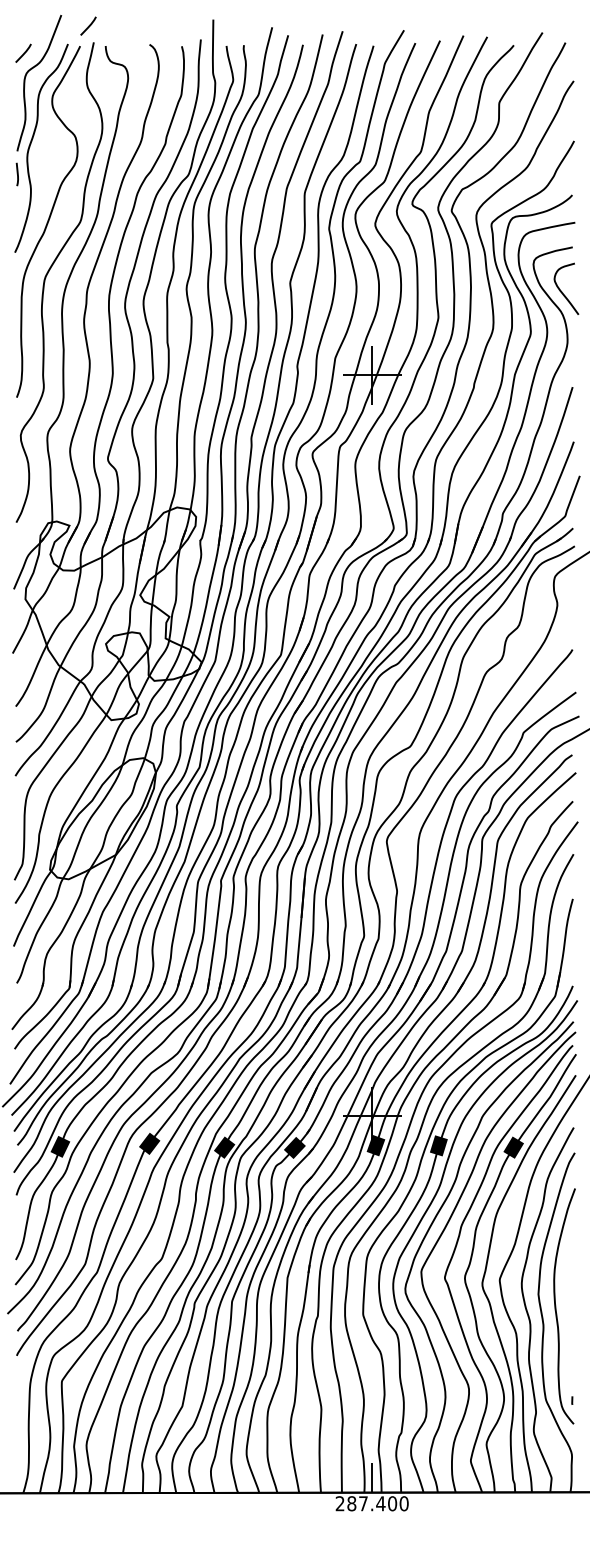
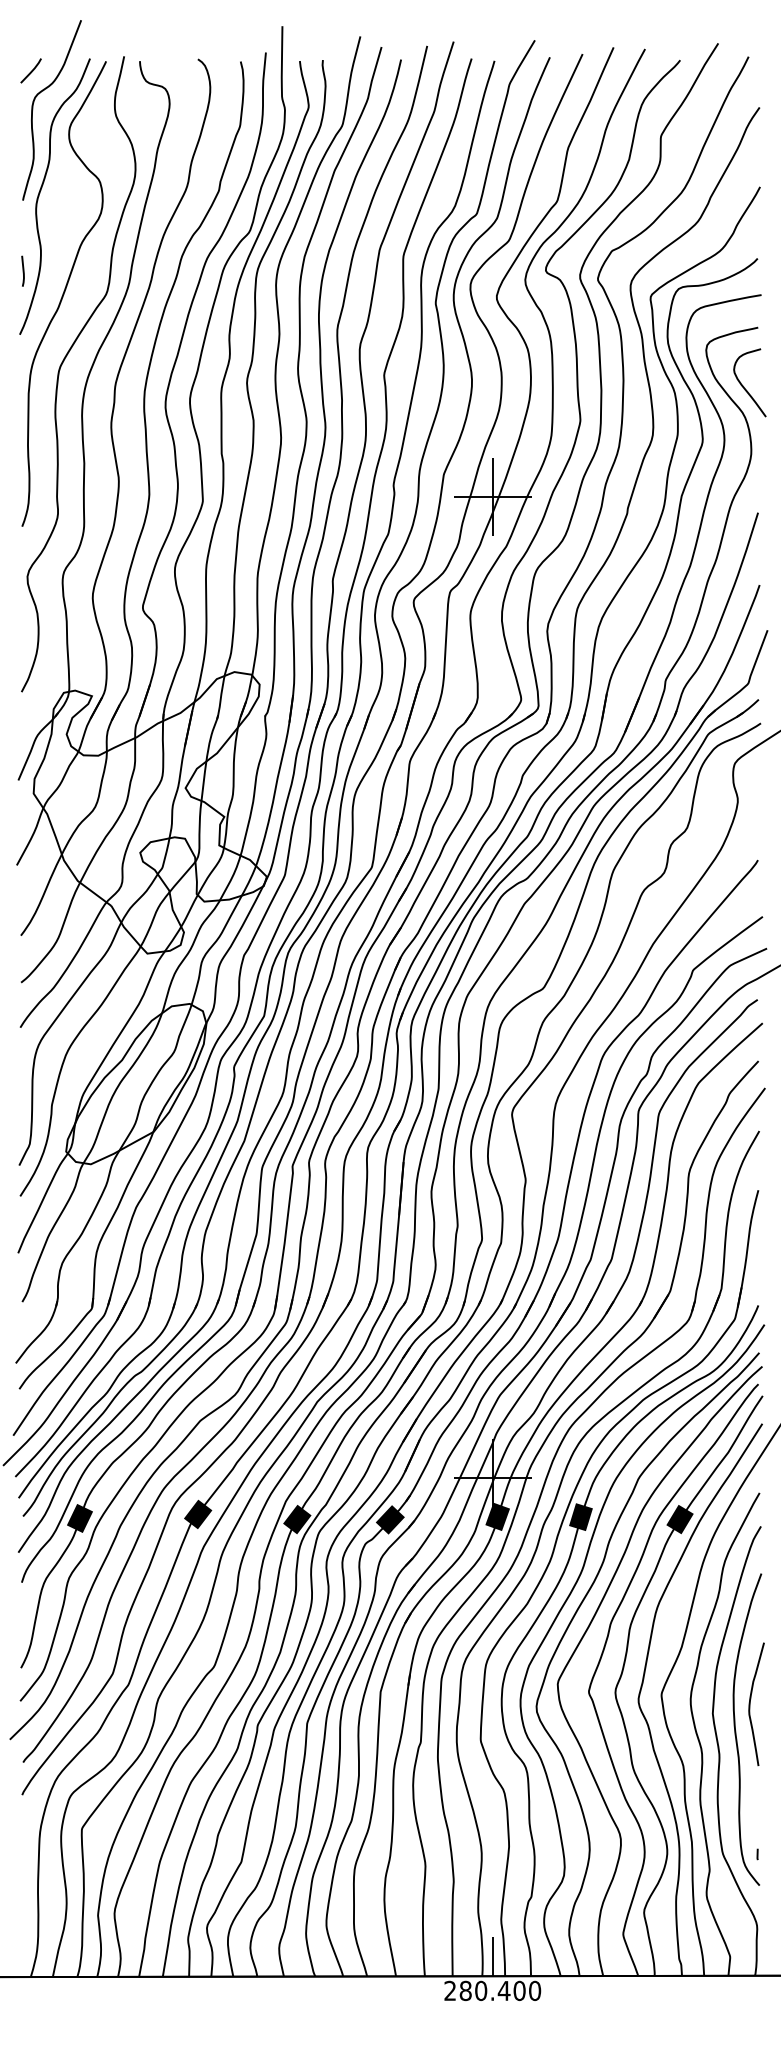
line: (88, 25) -> (117, 34), removed
line: (17, 173) -> (22, 270), moved
curve: (566, 1287) -> (750, 1704), added
text: (363, 1503) -> (481, 1990), 287.400 -> 280.400

